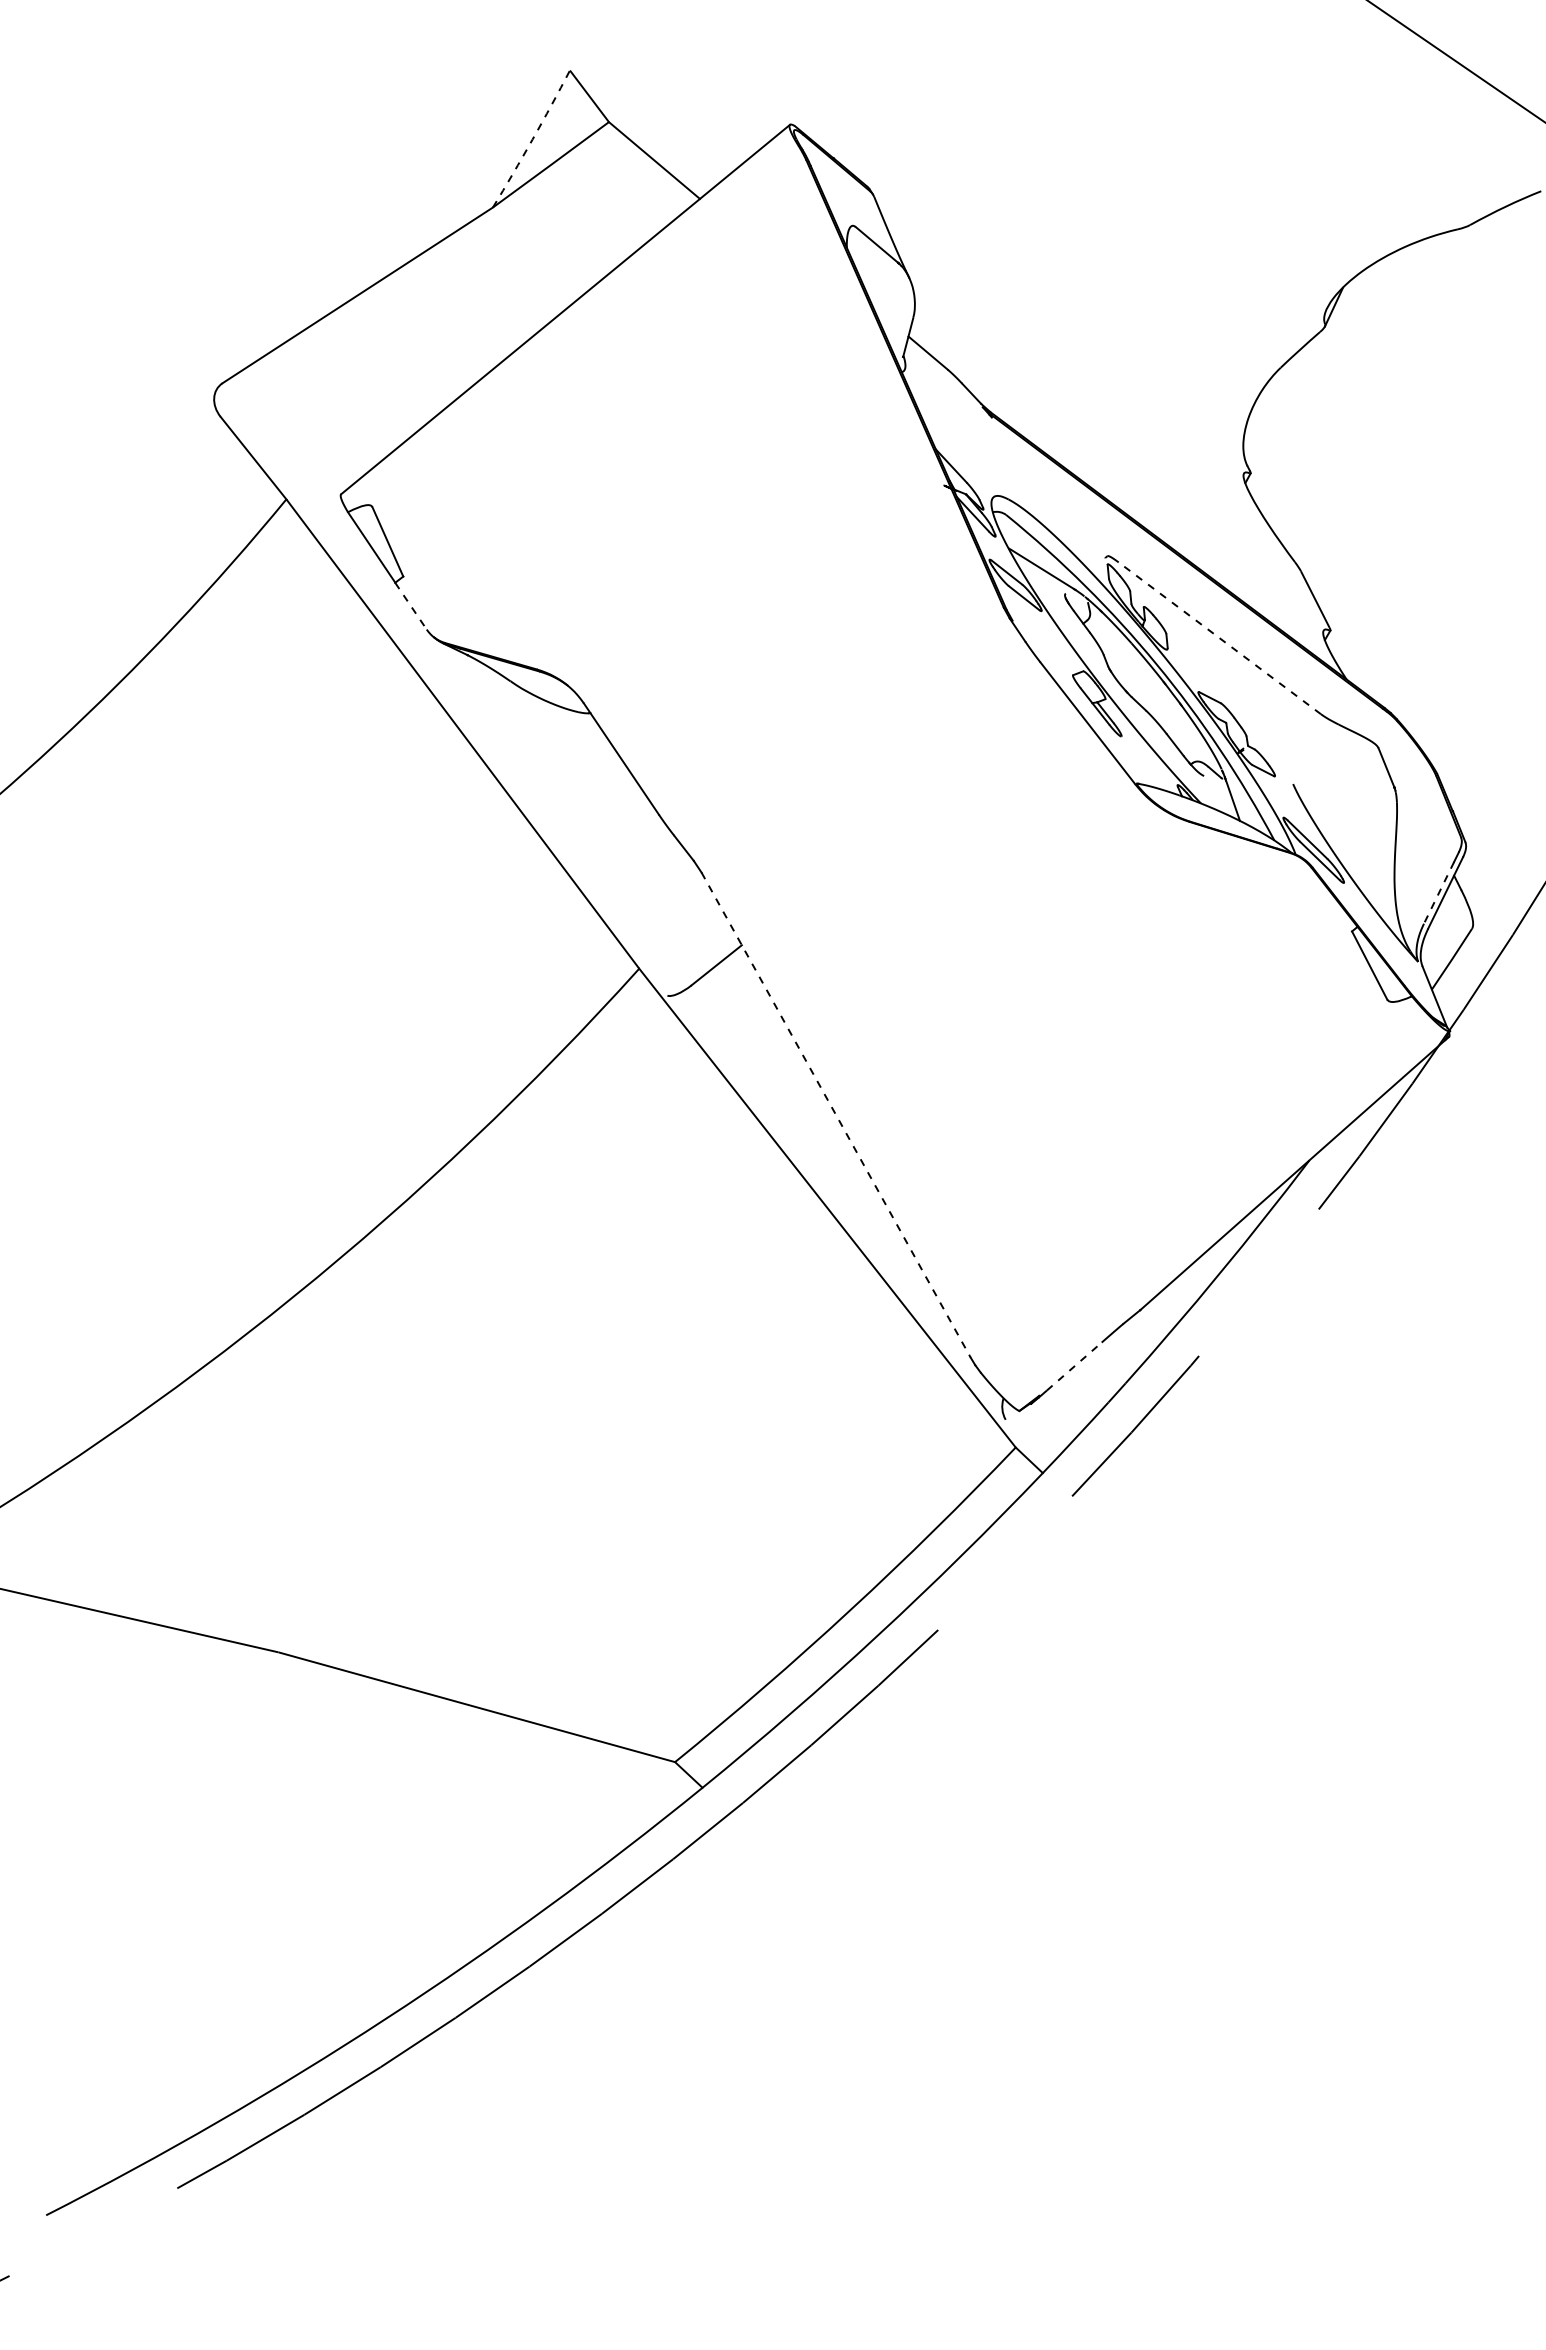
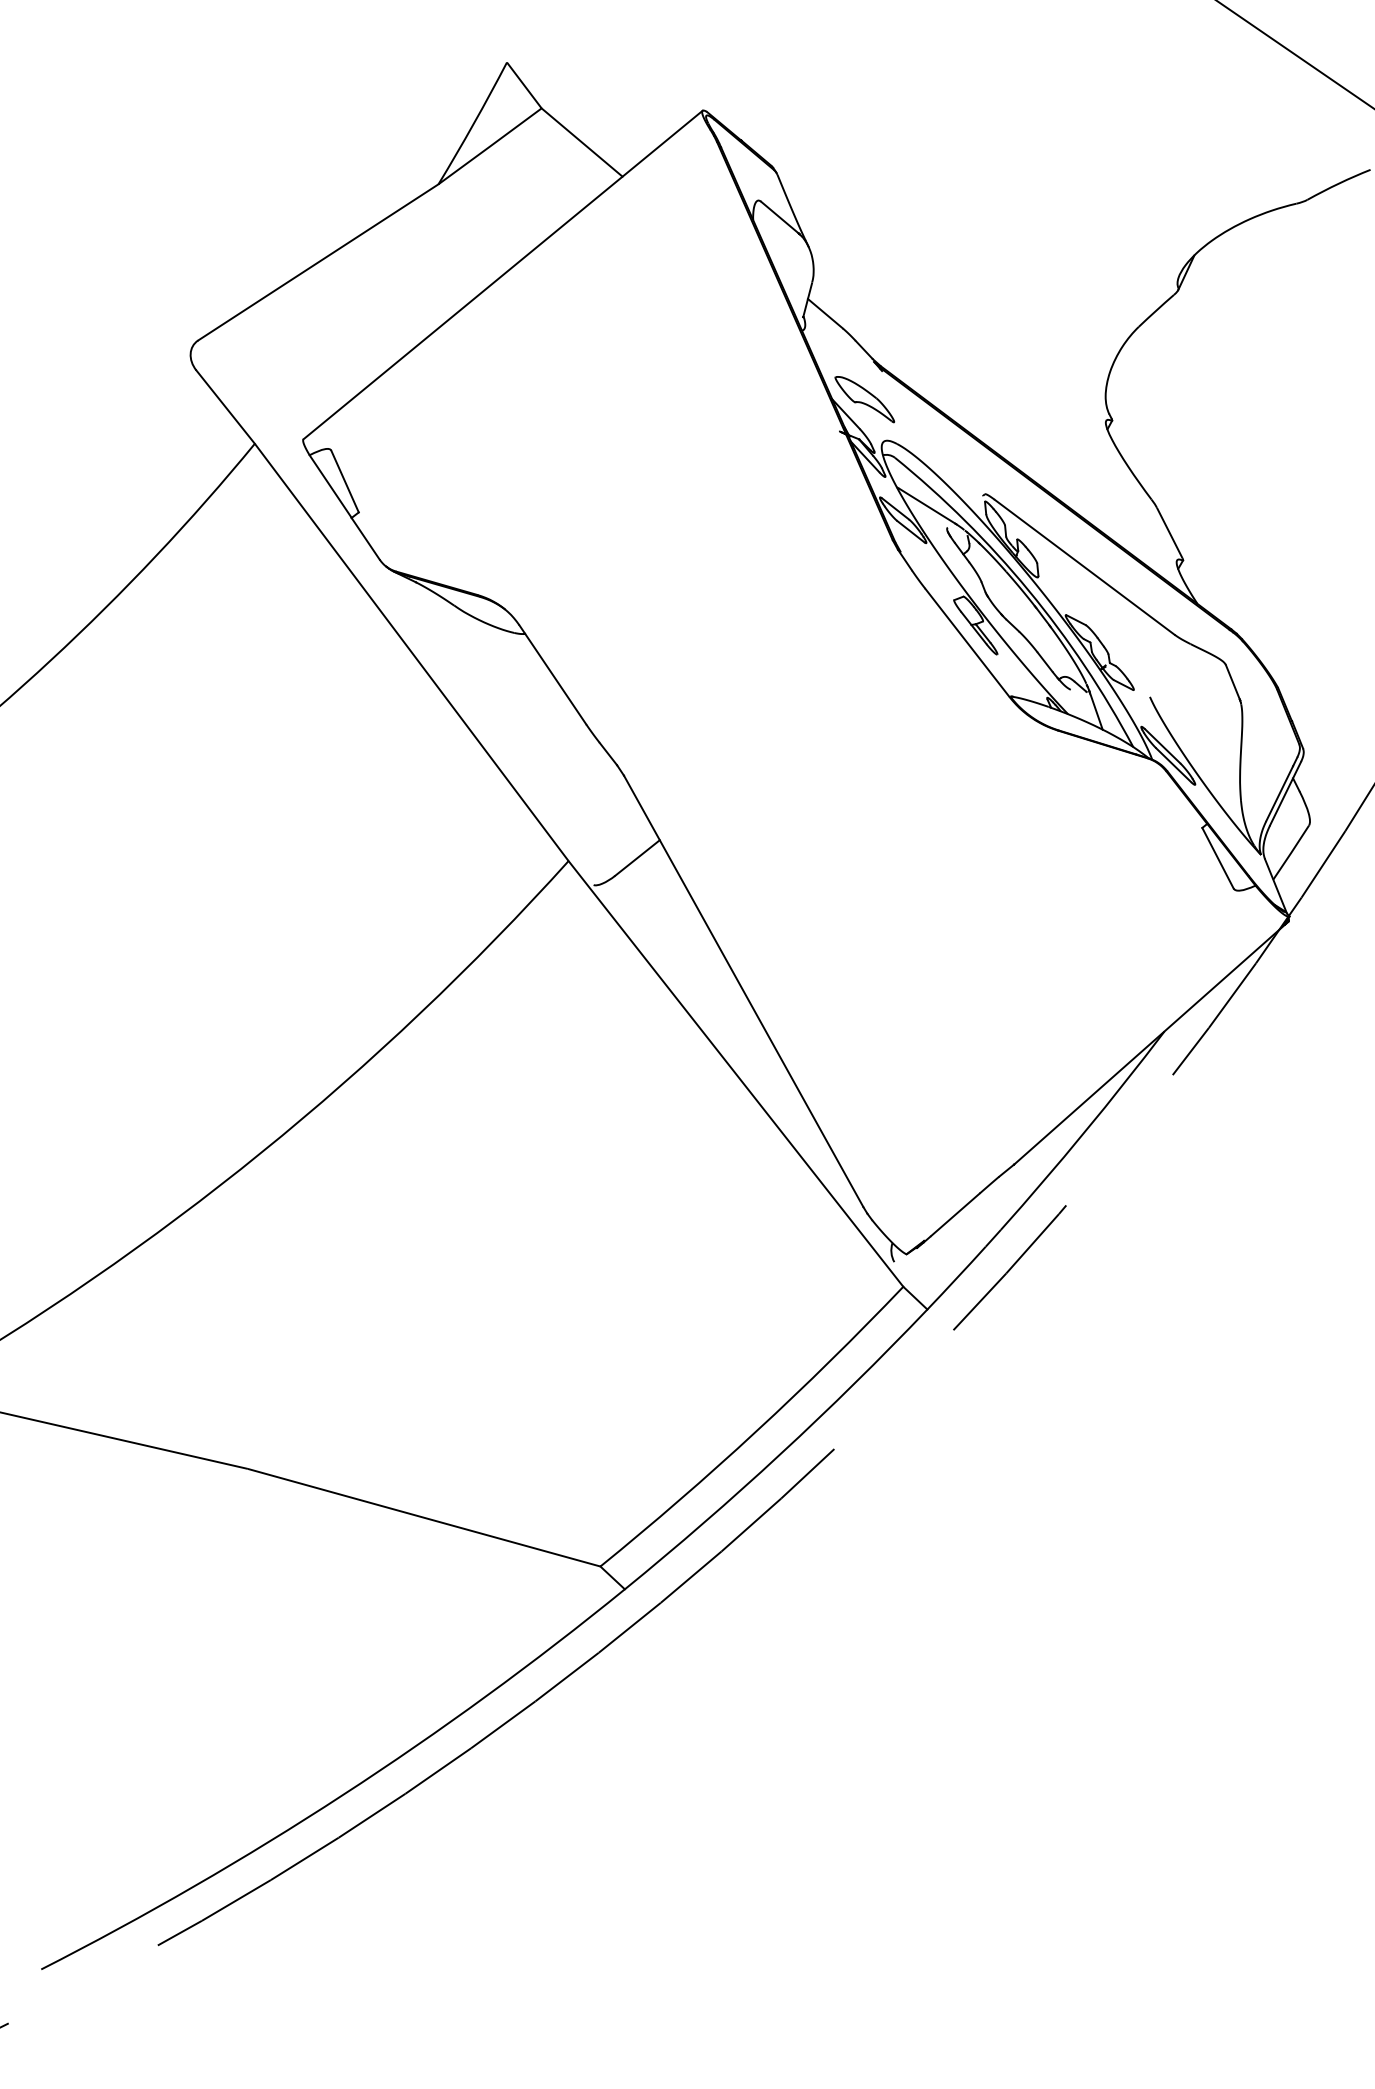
arc: (532, 139) -> (473, 123), dashed -> solid
part: (972, 449) -> (864, 399), added
line: (411, 606) -> (366, 539), dashed -> solid
line: (1219, 638) -> (1084, 567), dashed -> solid
line: (1438, 893) -> (1279, 794), dashed -> solid
line: (836, 1115) -> (743, 991), dashed -> solid
line: (1074, 1366) -> (955, 1214), dashed -> solid

